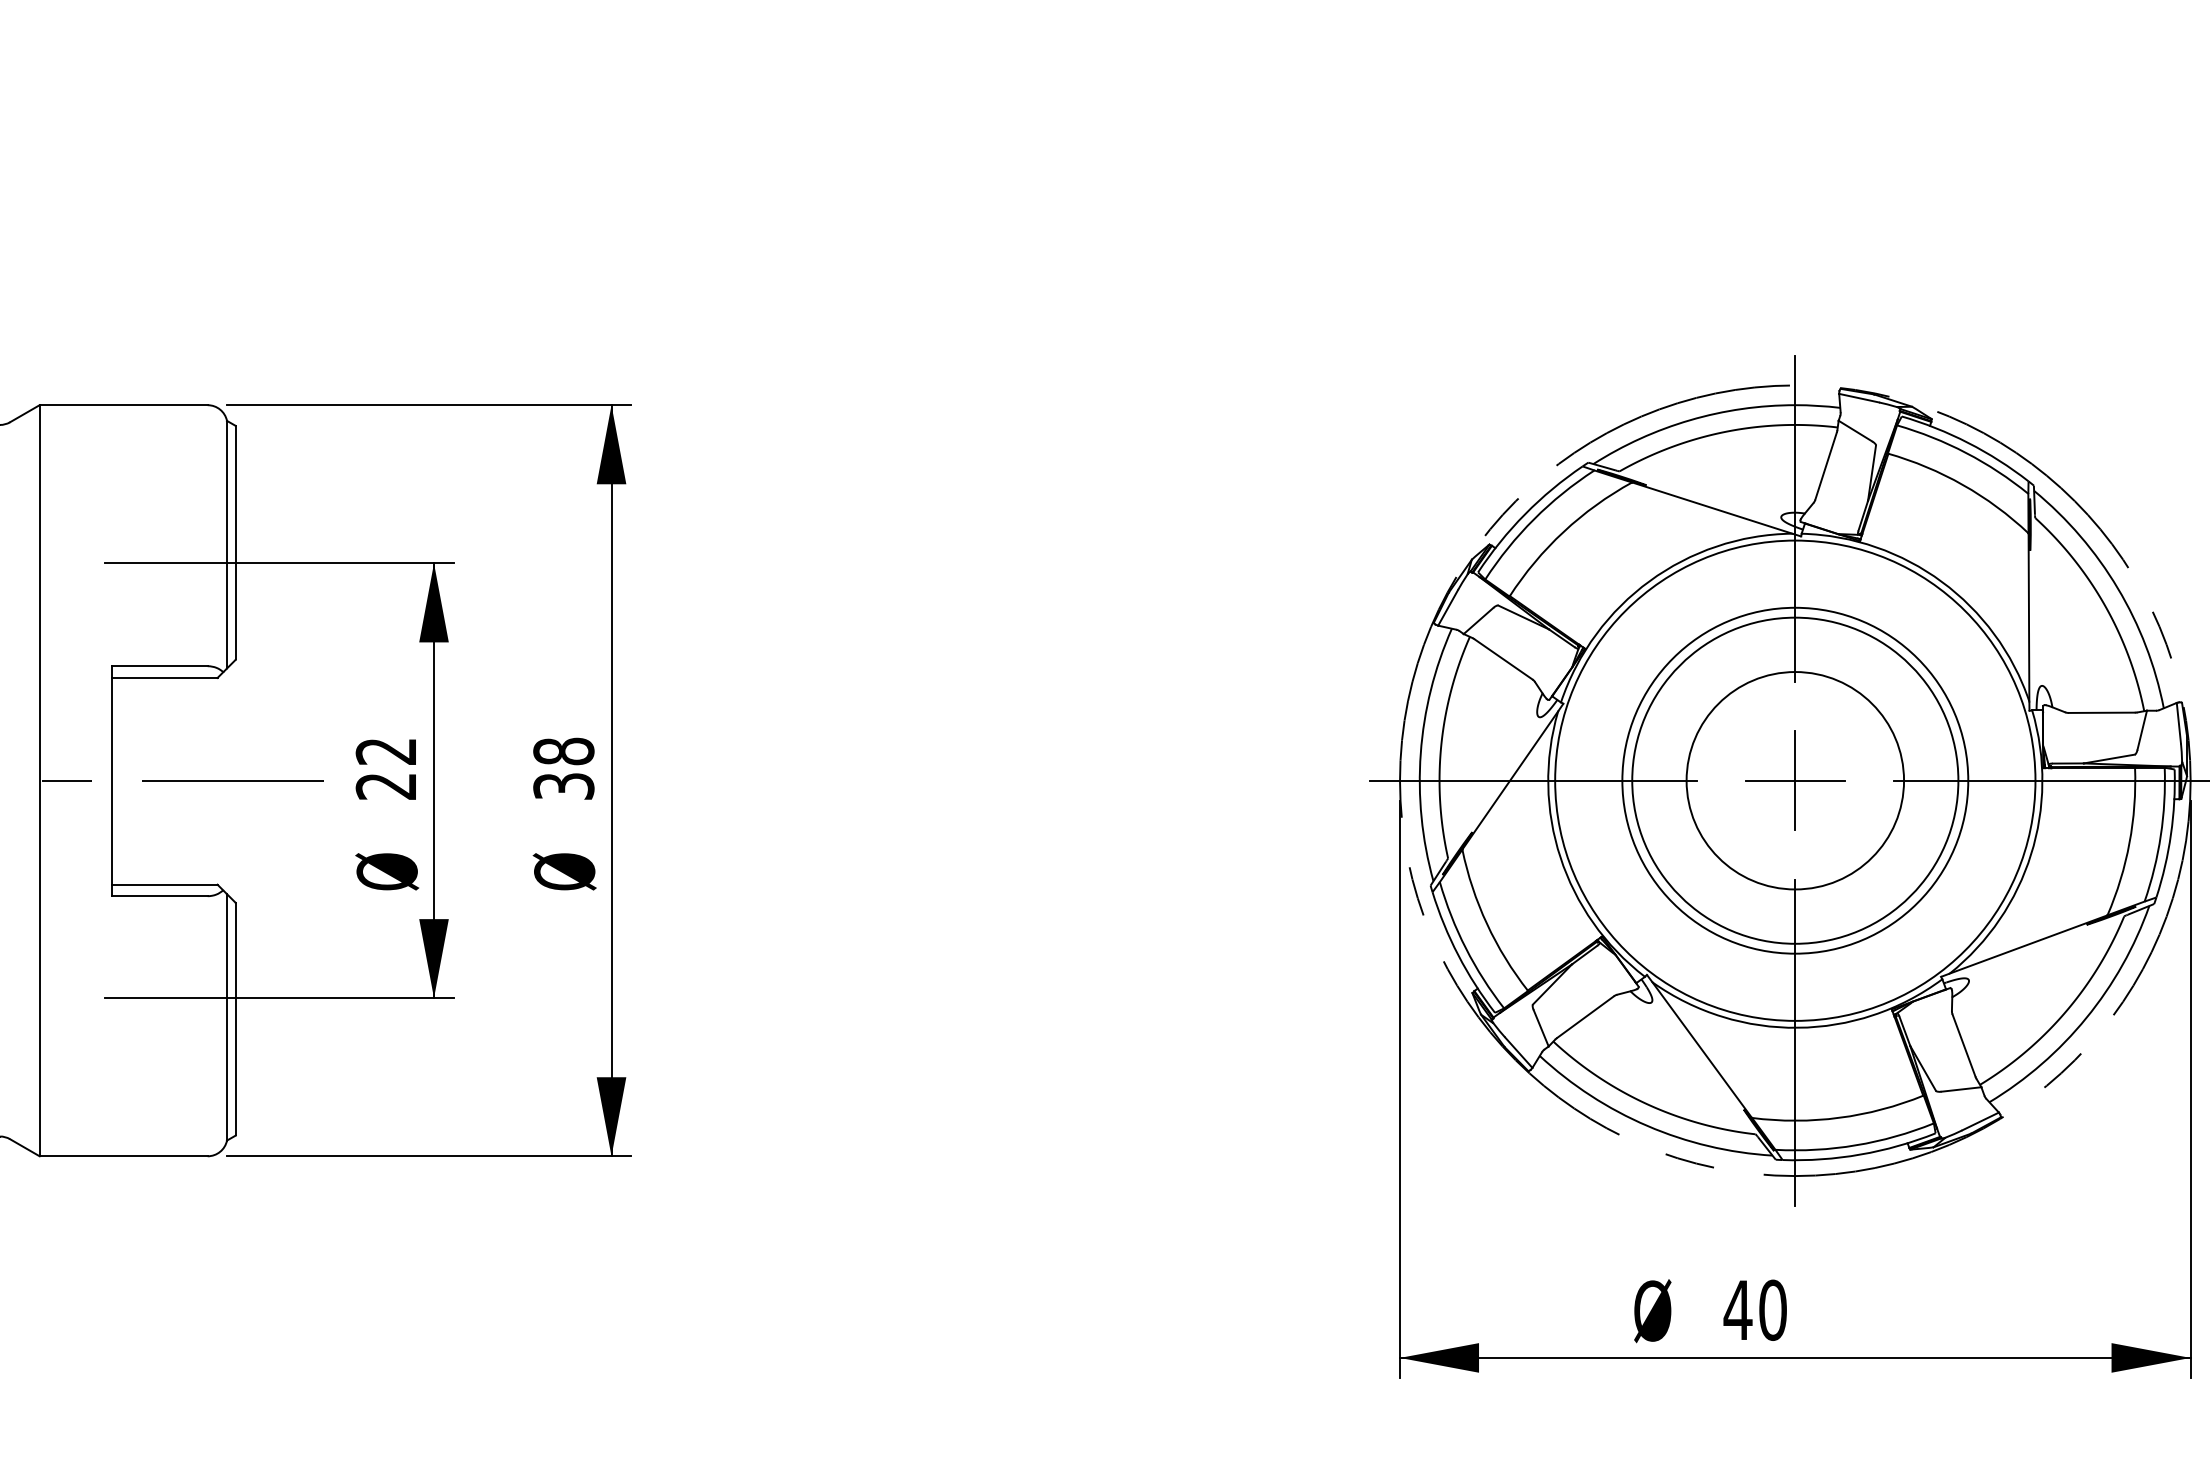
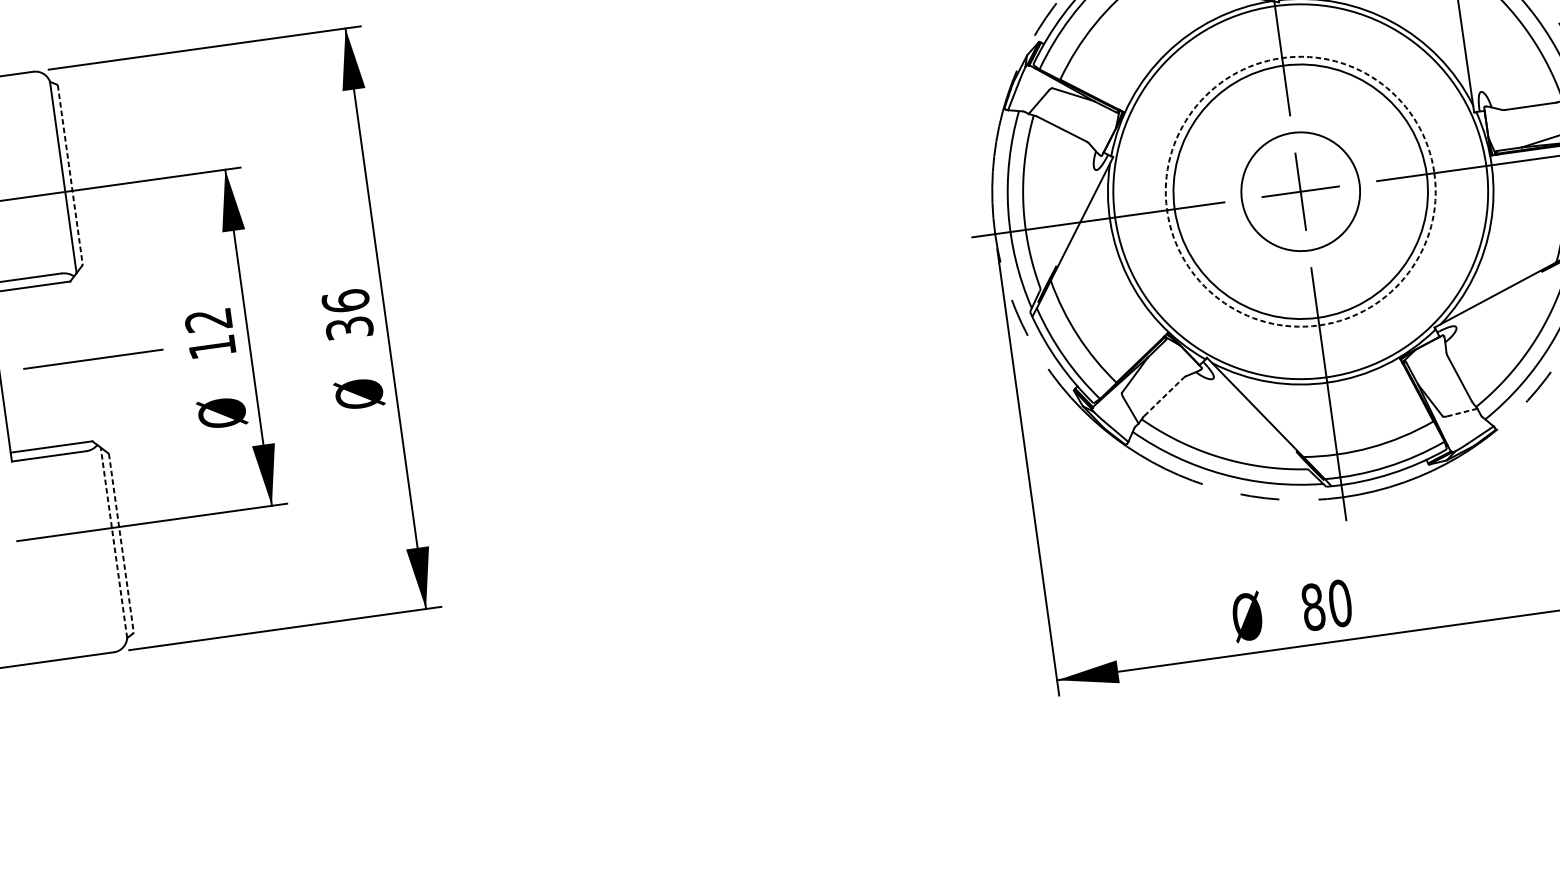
line: (236, 543) -> (70, 175), solid -> dashed
text: (563, 751) -> (345, 301), 38 -> 36
circle: (1795, 780) -> (1300, 191), size x0.7
circle: (1795, 780) -> (1300, 191), solid -> dashed
text: (385, 786) -> (211, 347), 22 -> 12
line: (227, 1016) -> (114, 542), solid -> dashed
line: (1586, 1016) -> (1164, 396), solid -> dashed
line: (236, 1019) -> (121, 543), solid -> dashed
line: (1960, 1089) -> (1461, 412), solid -> dashed
text: (1737, 1309) -> (1312, 606), 40 -> 80

